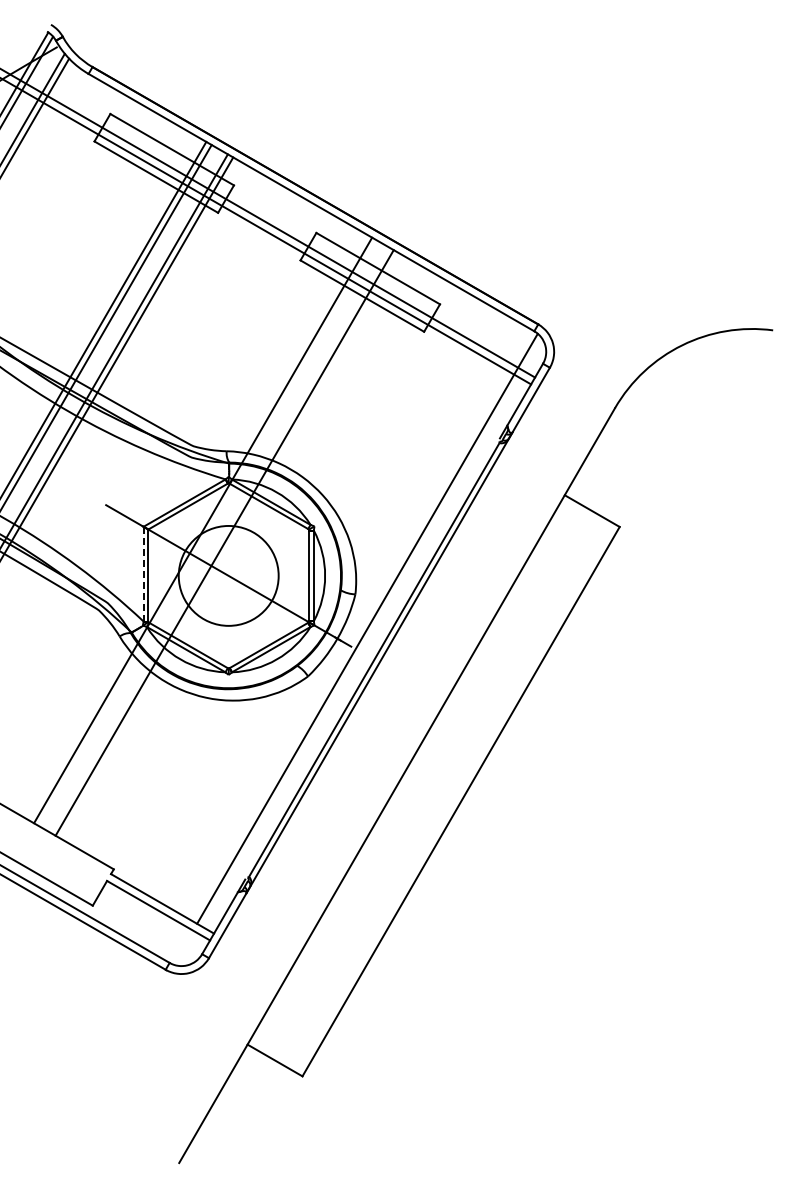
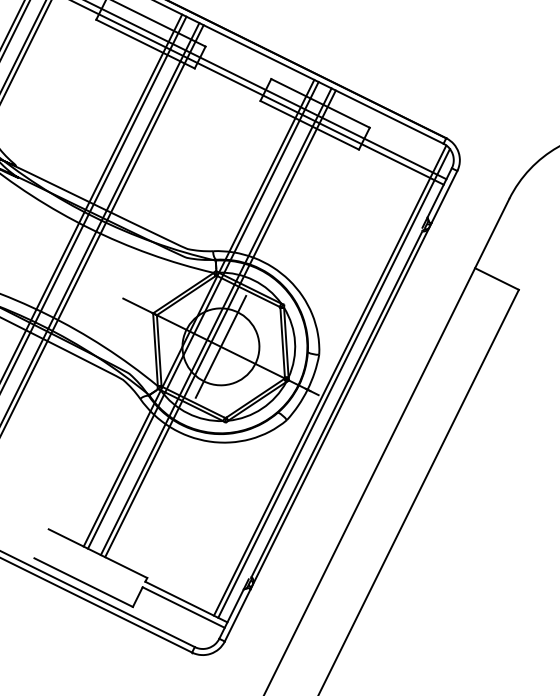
line: (208, 533) -> (203, 315), added
line: (230, 545) -> (220, 323), added
line: (143, 573) -> (155, 349), dashed -> solid
line: (228, 575) -> (220, 346), added
line: (372, 632) -> (334, 383), added

